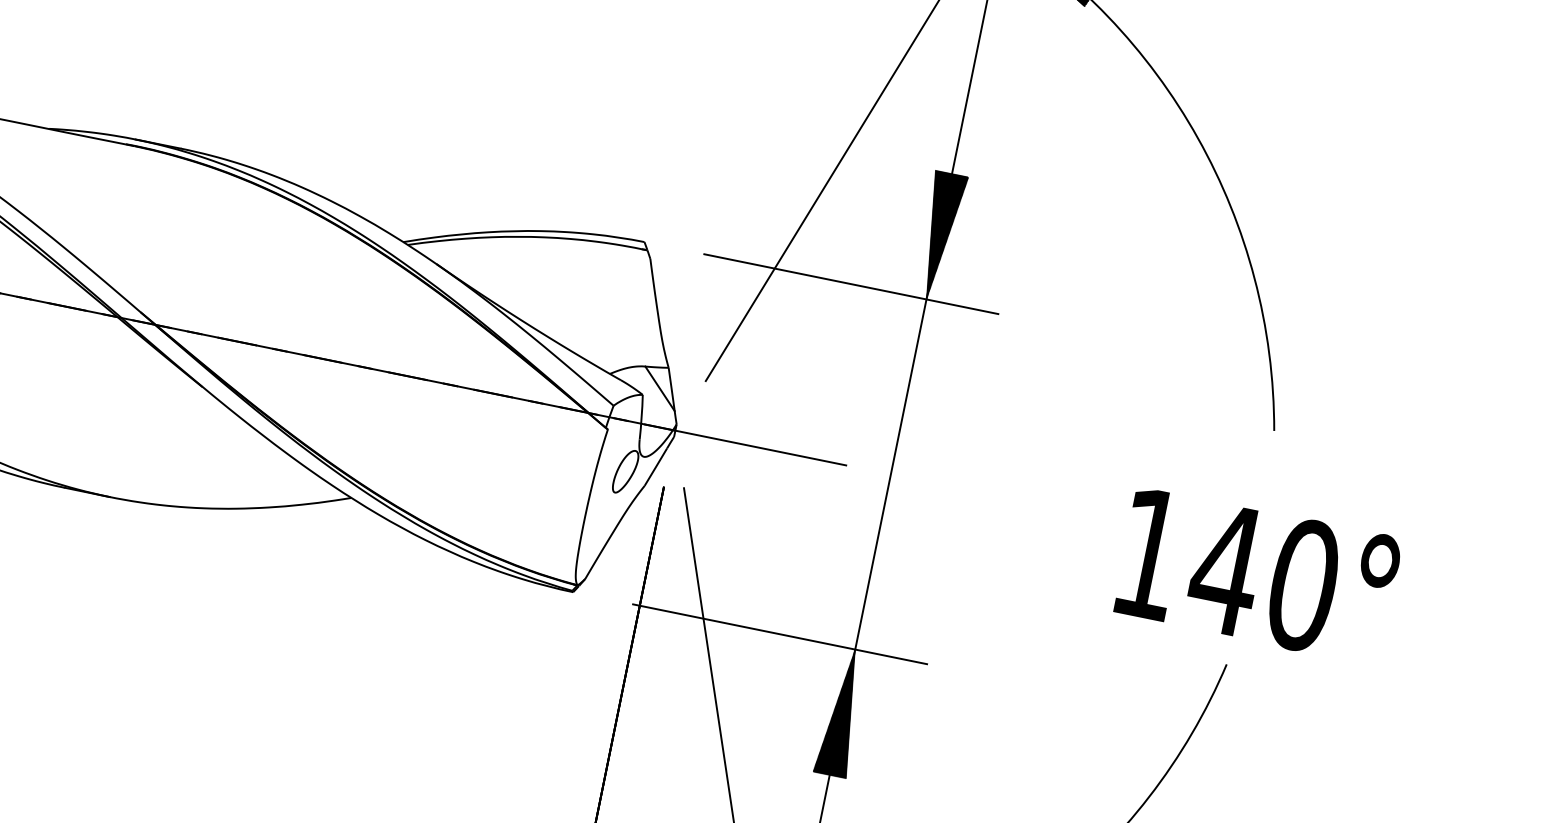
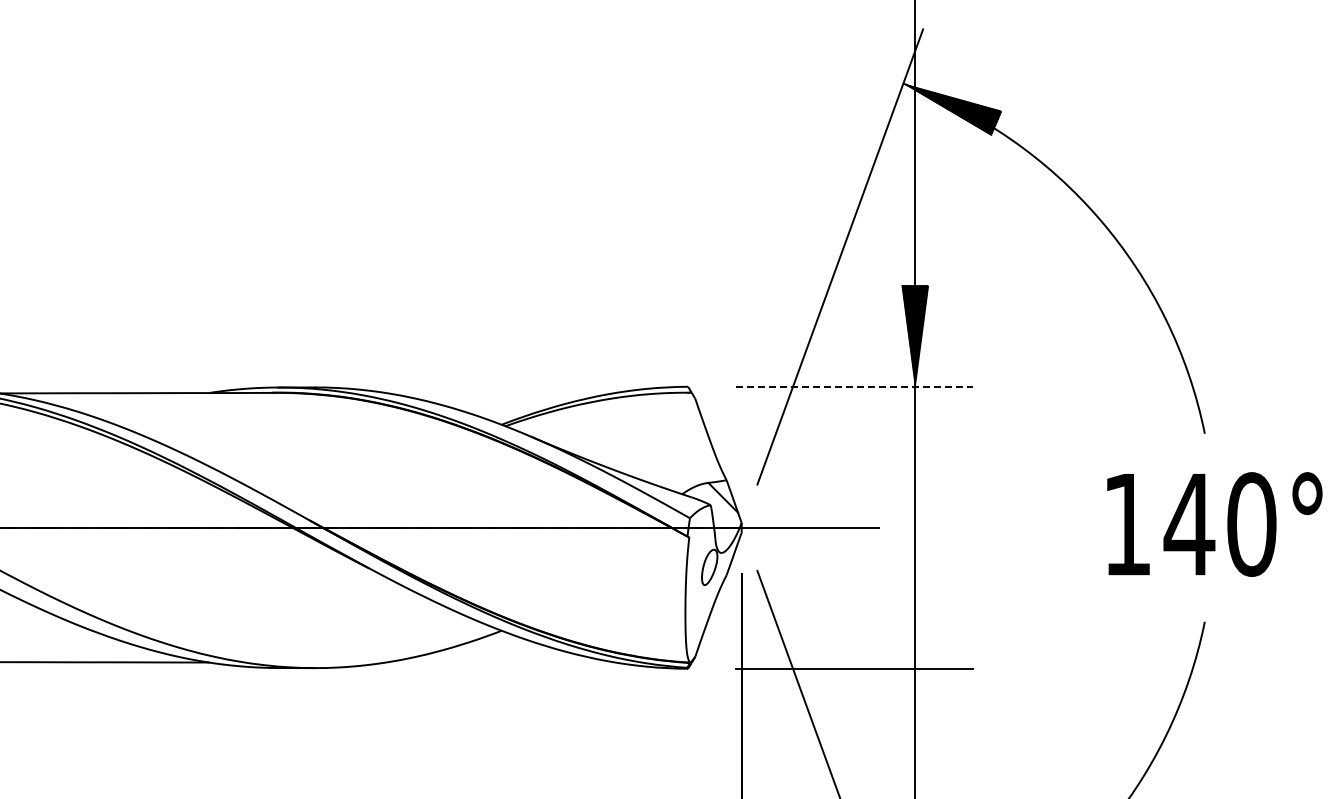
line: (852, 283) -> (855, 386), solid -> dashed
text: (1257, 575) -> (1214, 524), moved
hatch: (842, 712) -> (915, 719), removed

